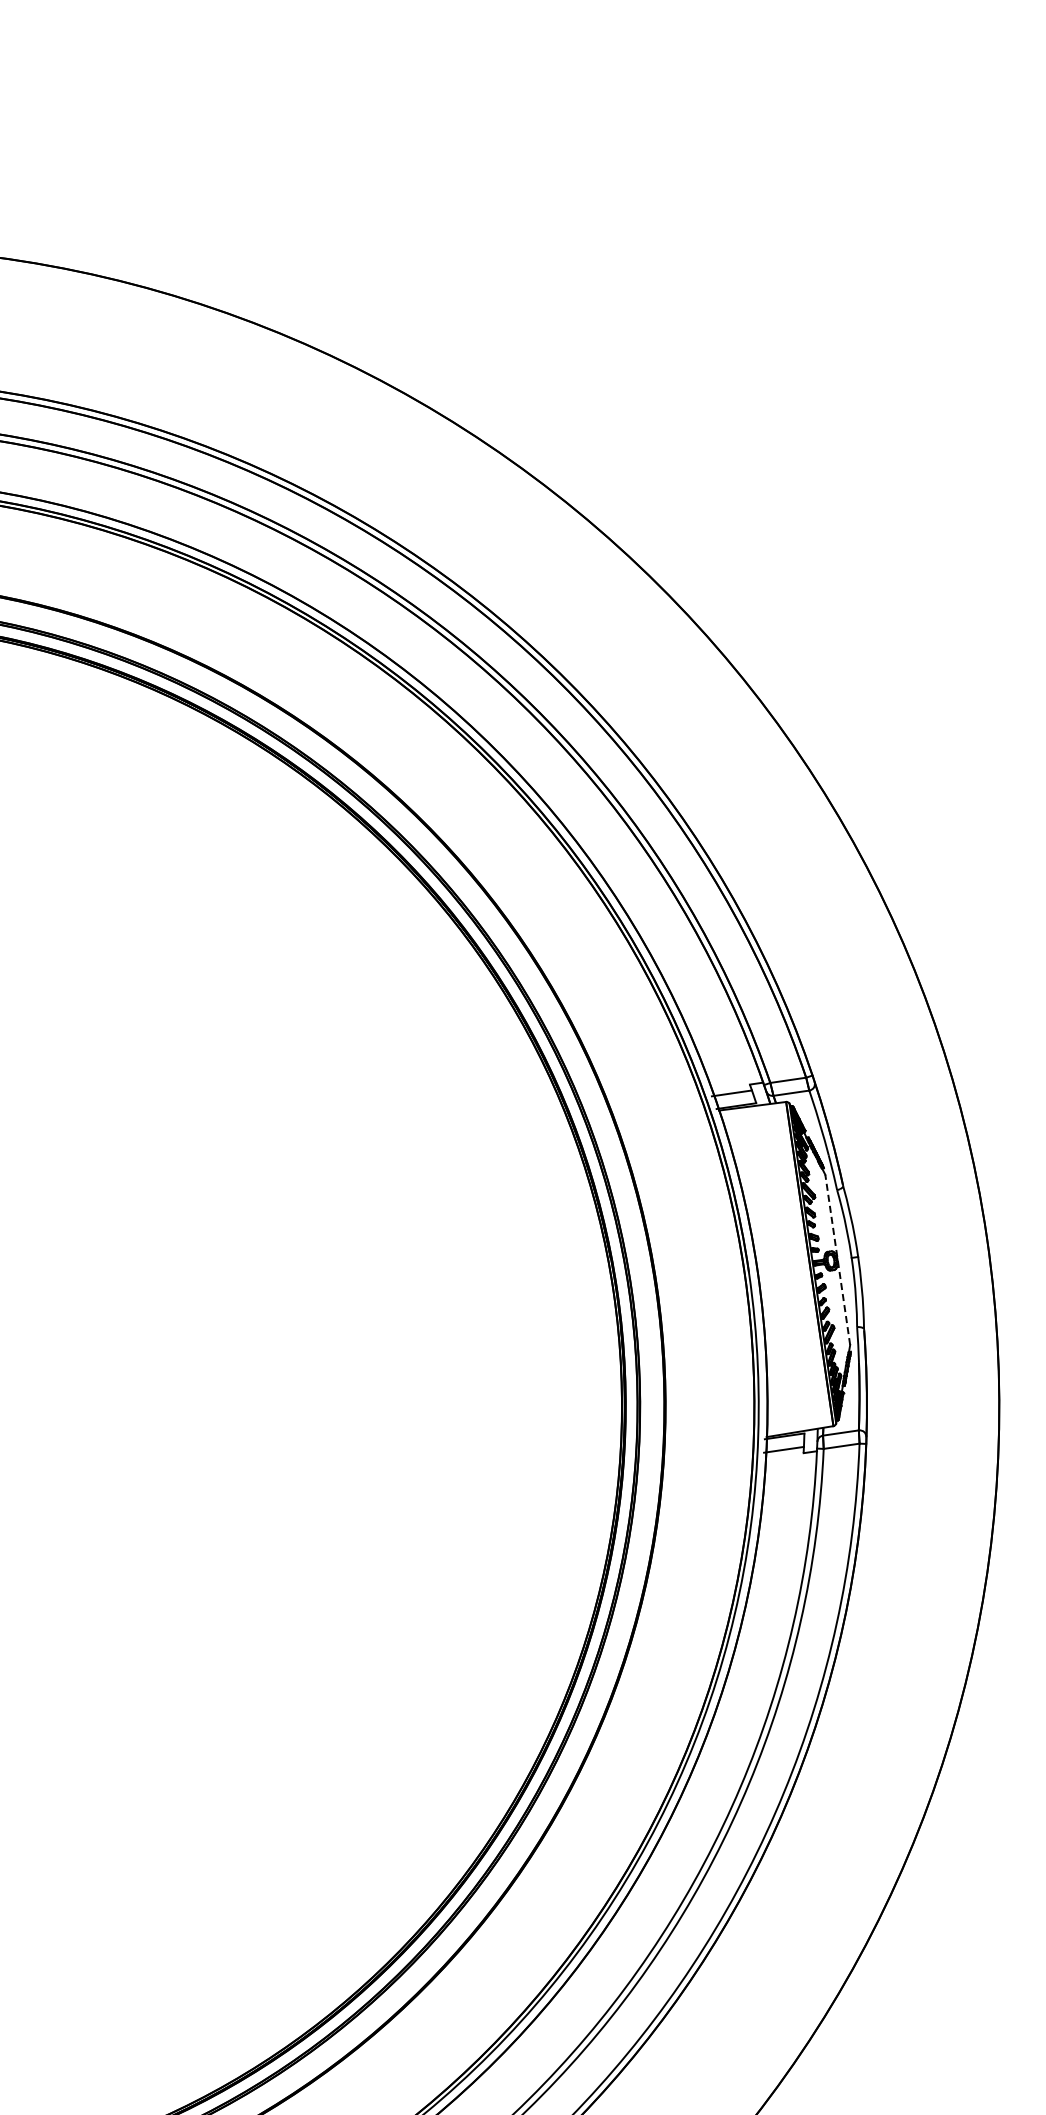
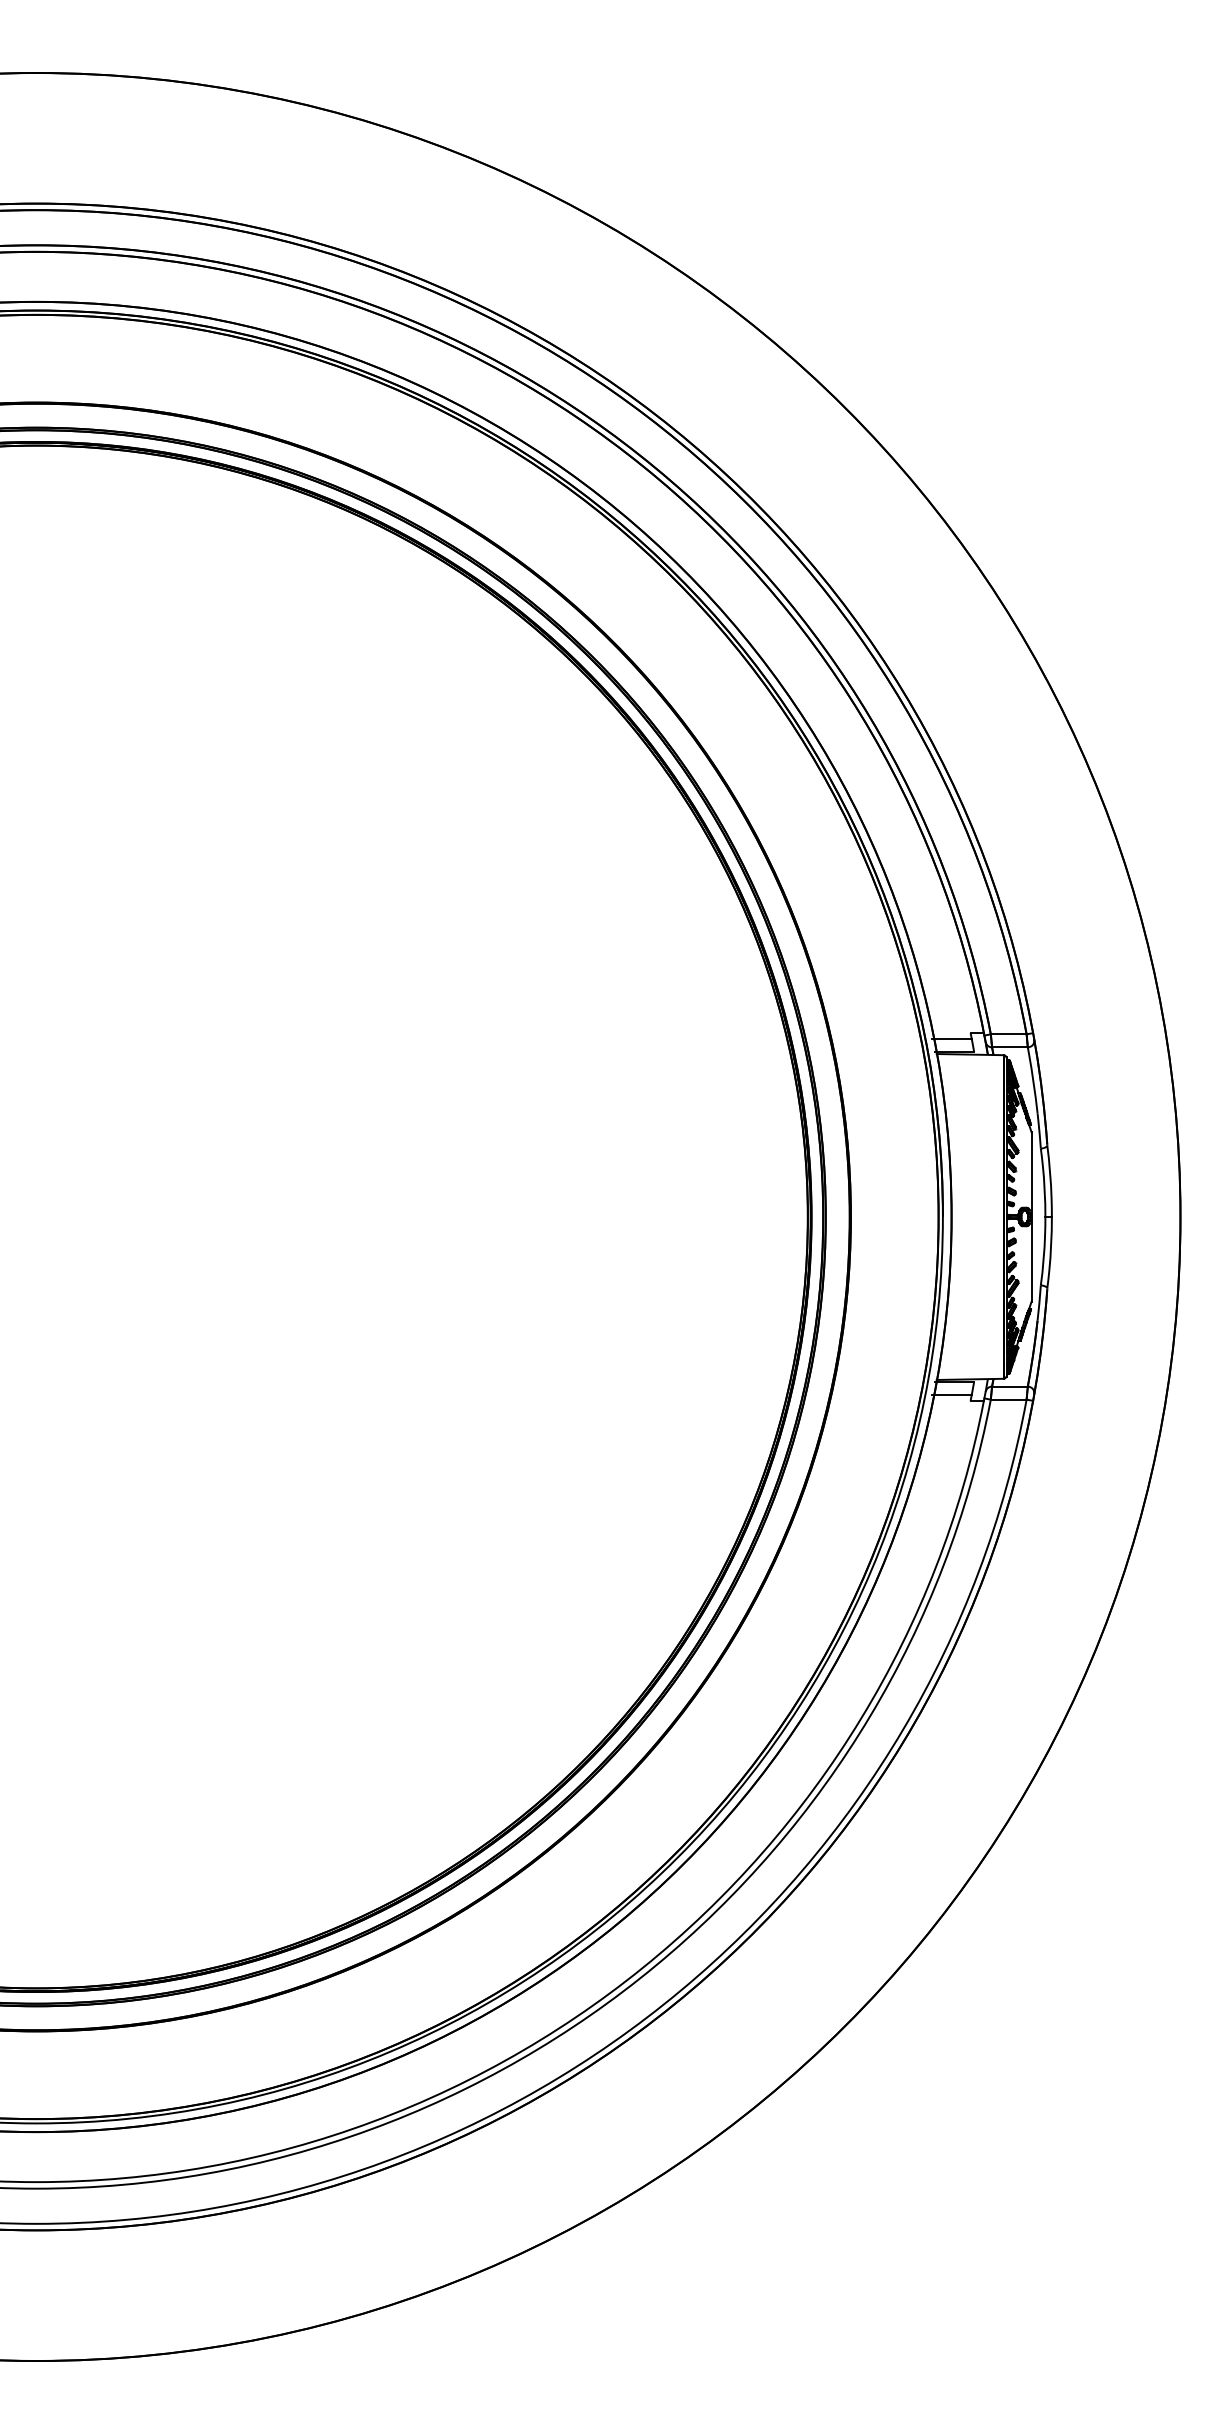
line: (837, 1259) -> (1031, 1216), dashed -> solid

